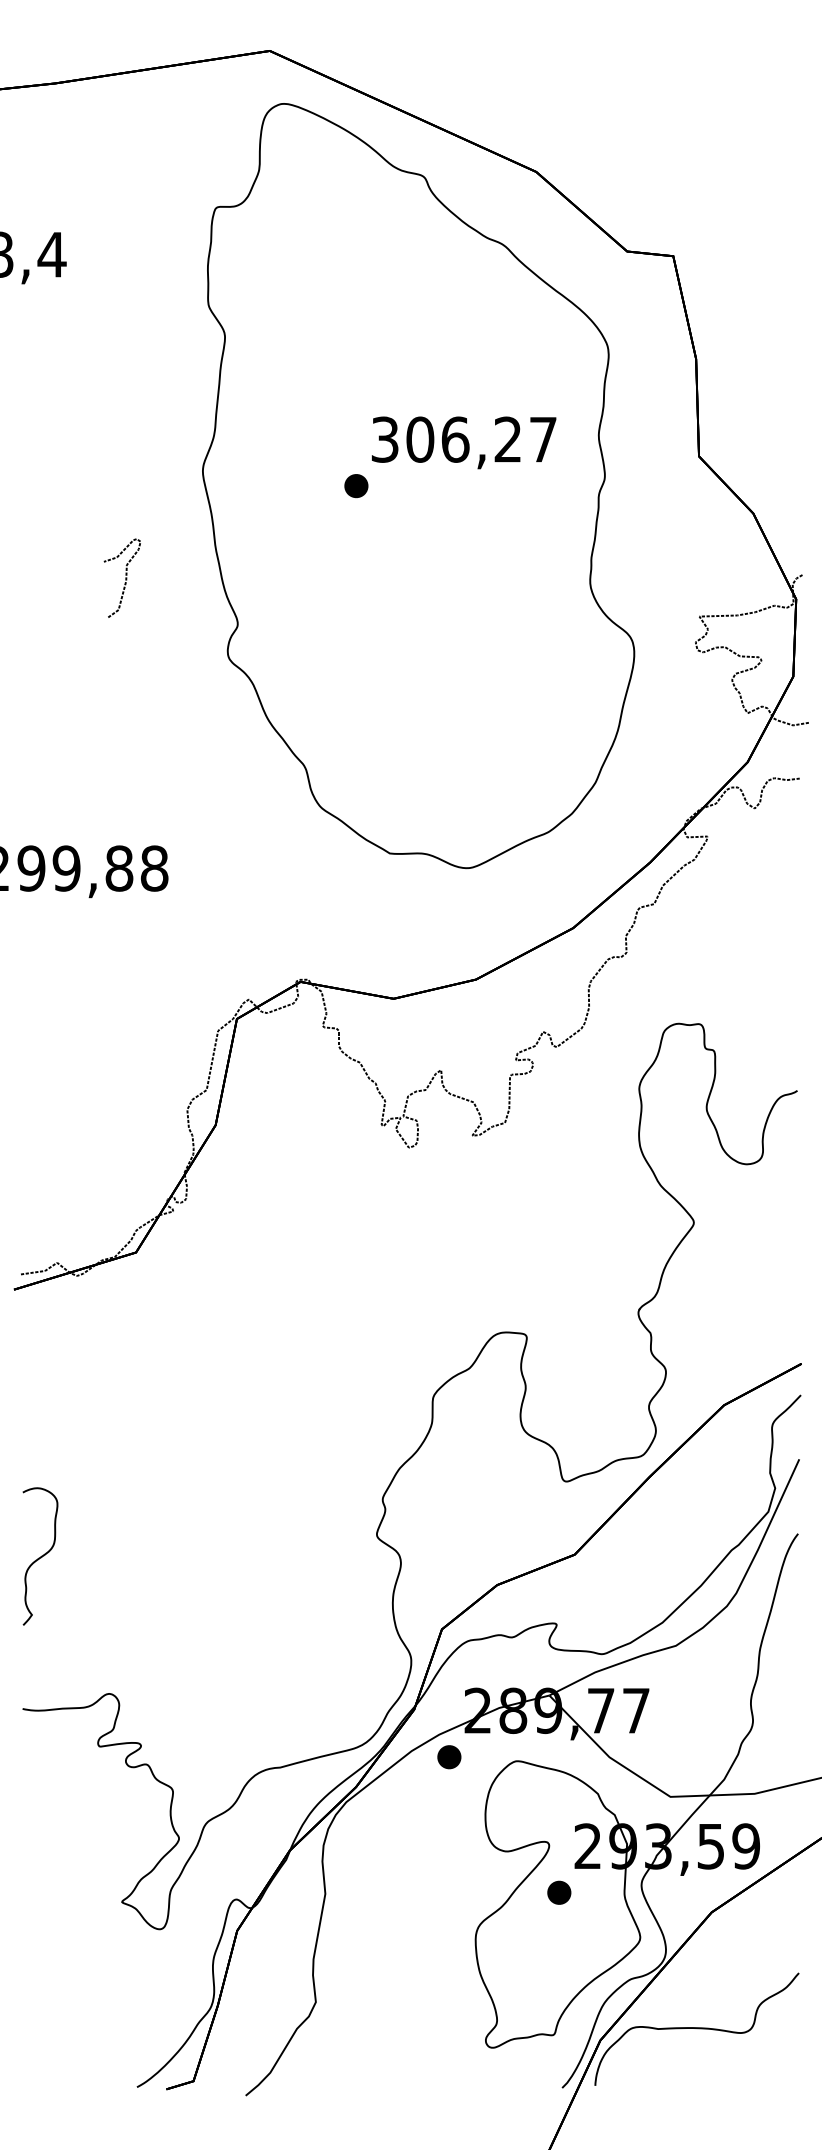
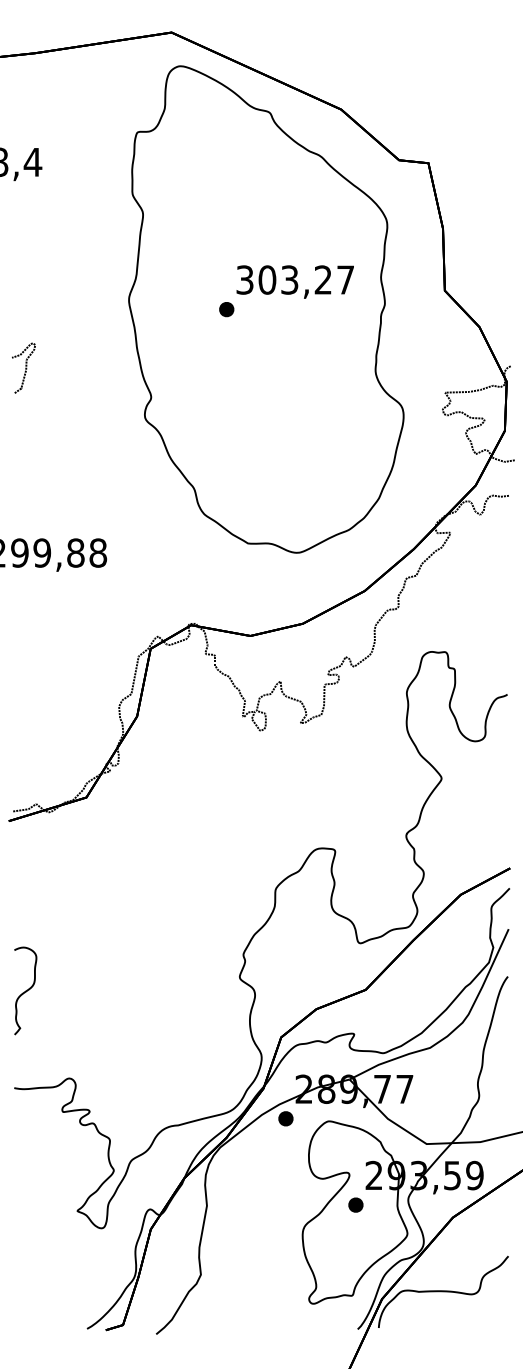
text: (454, 438) -> (289, 279), 306,27 -> 303,27
curve: (125, 577) -> (25, 367), moved

